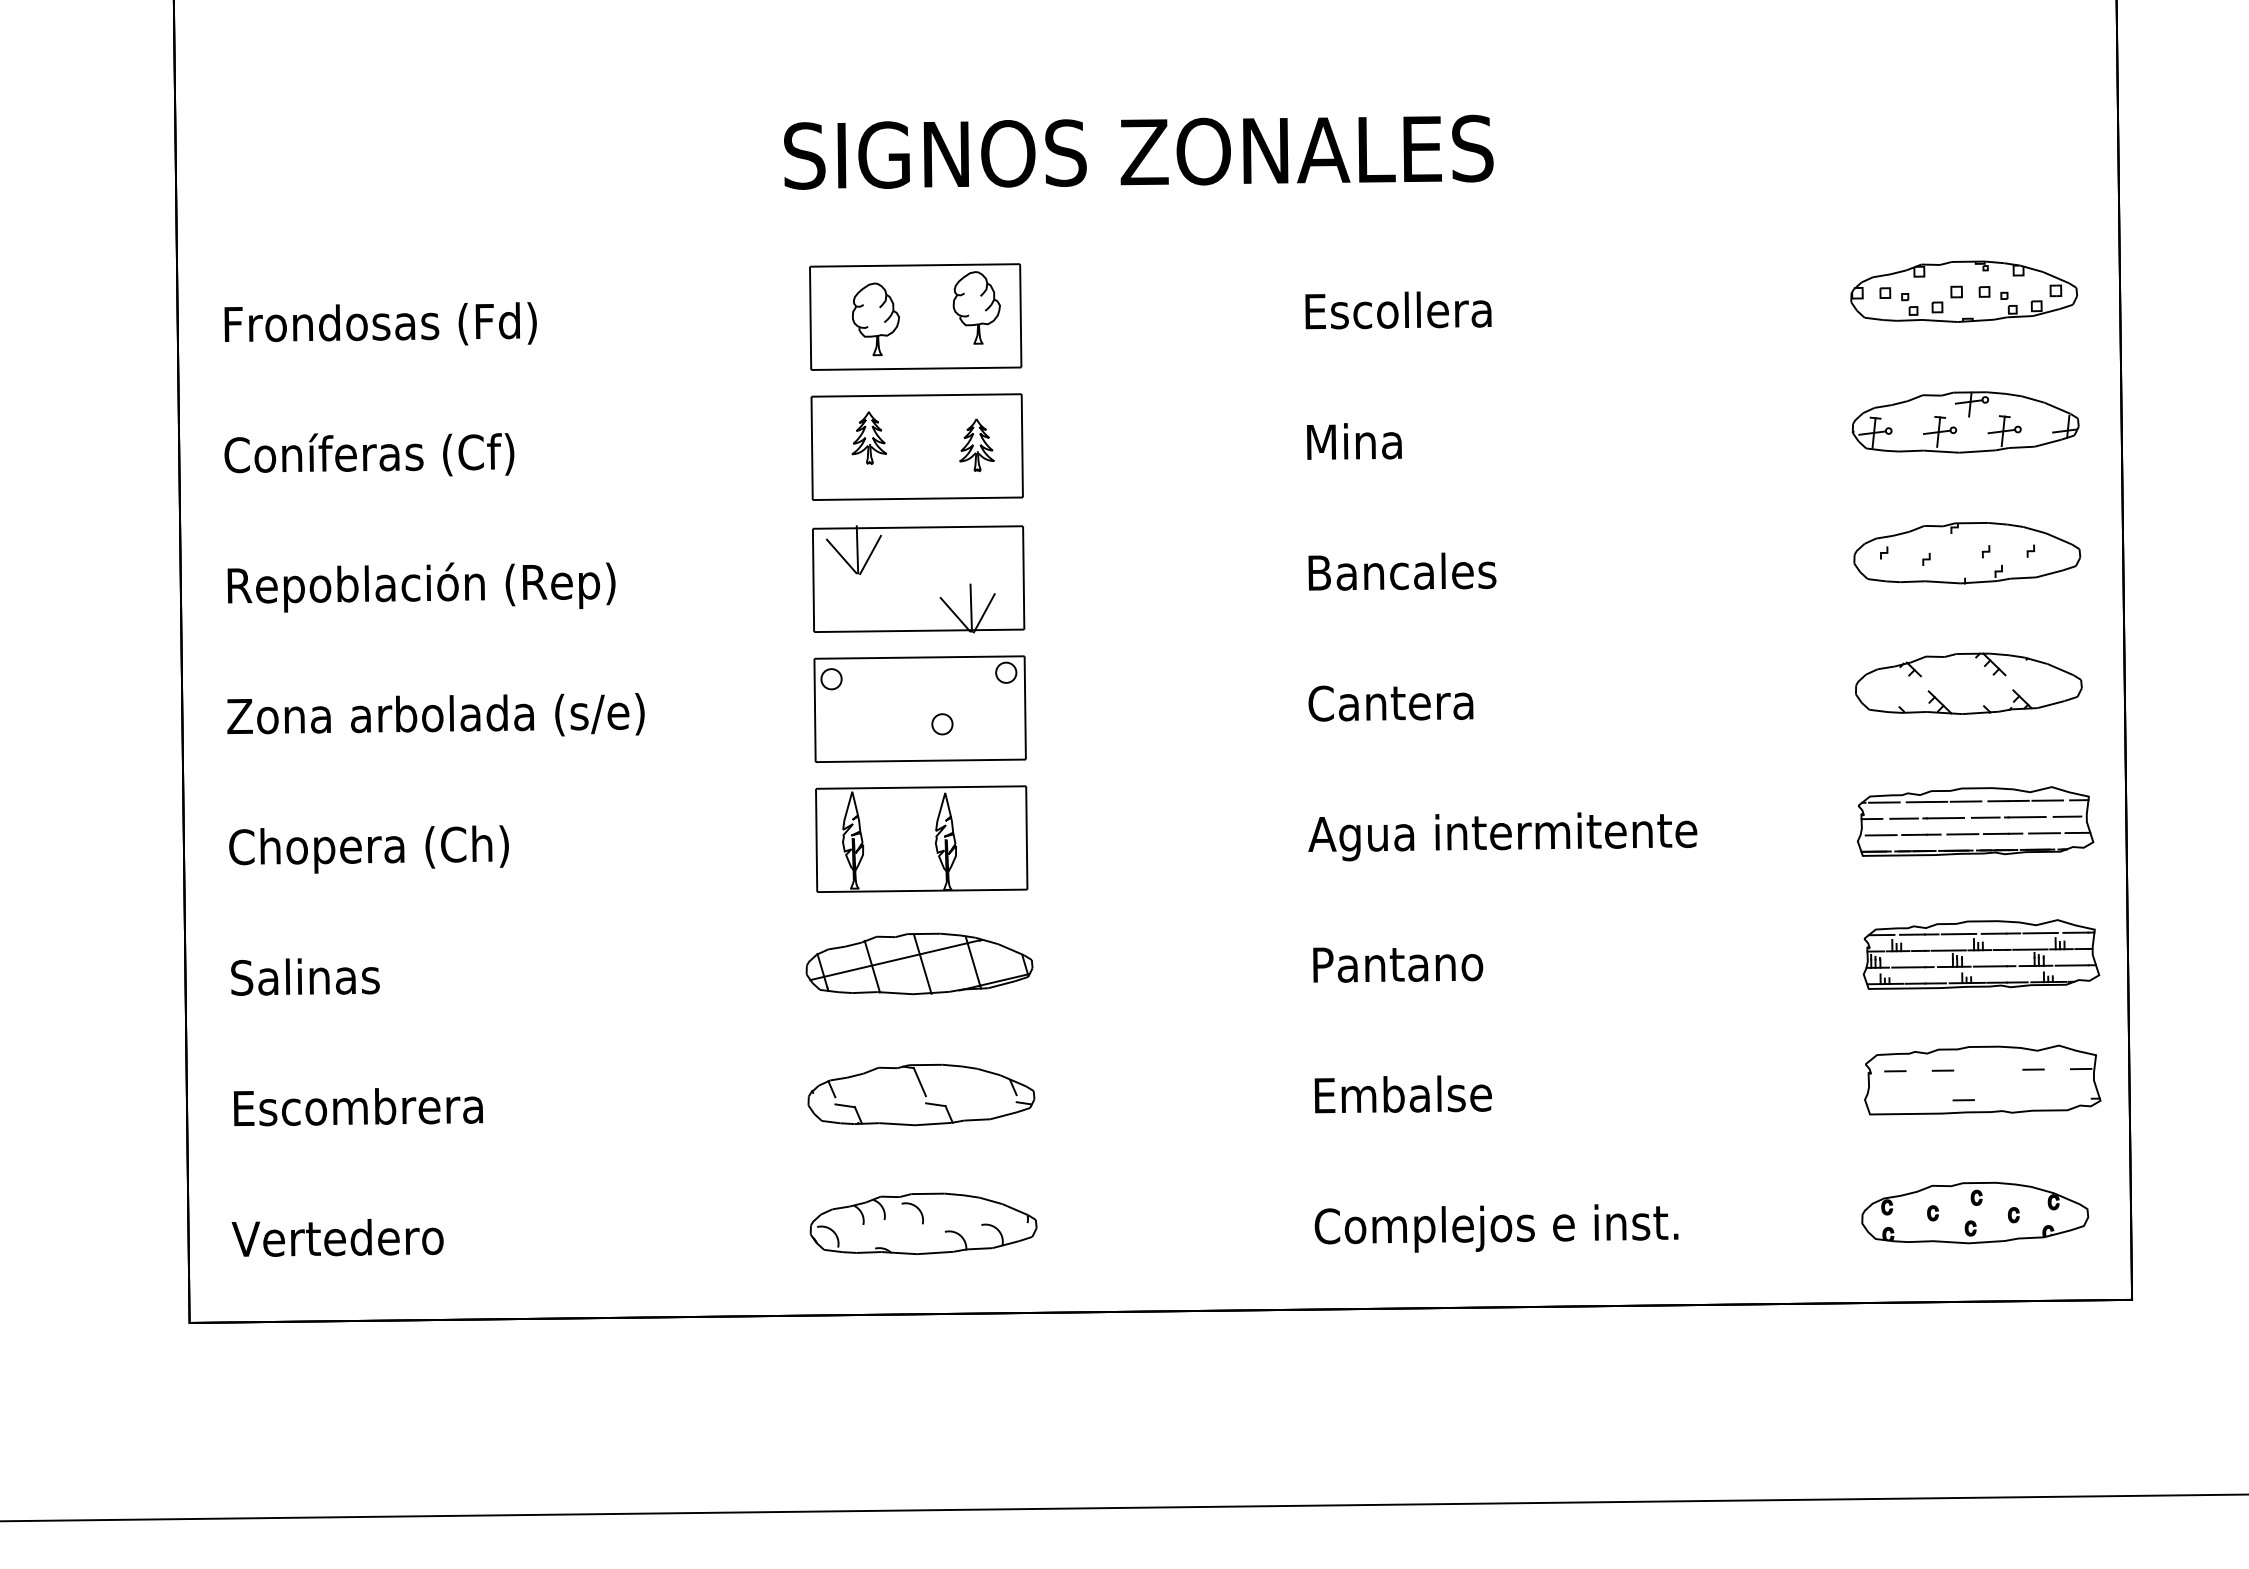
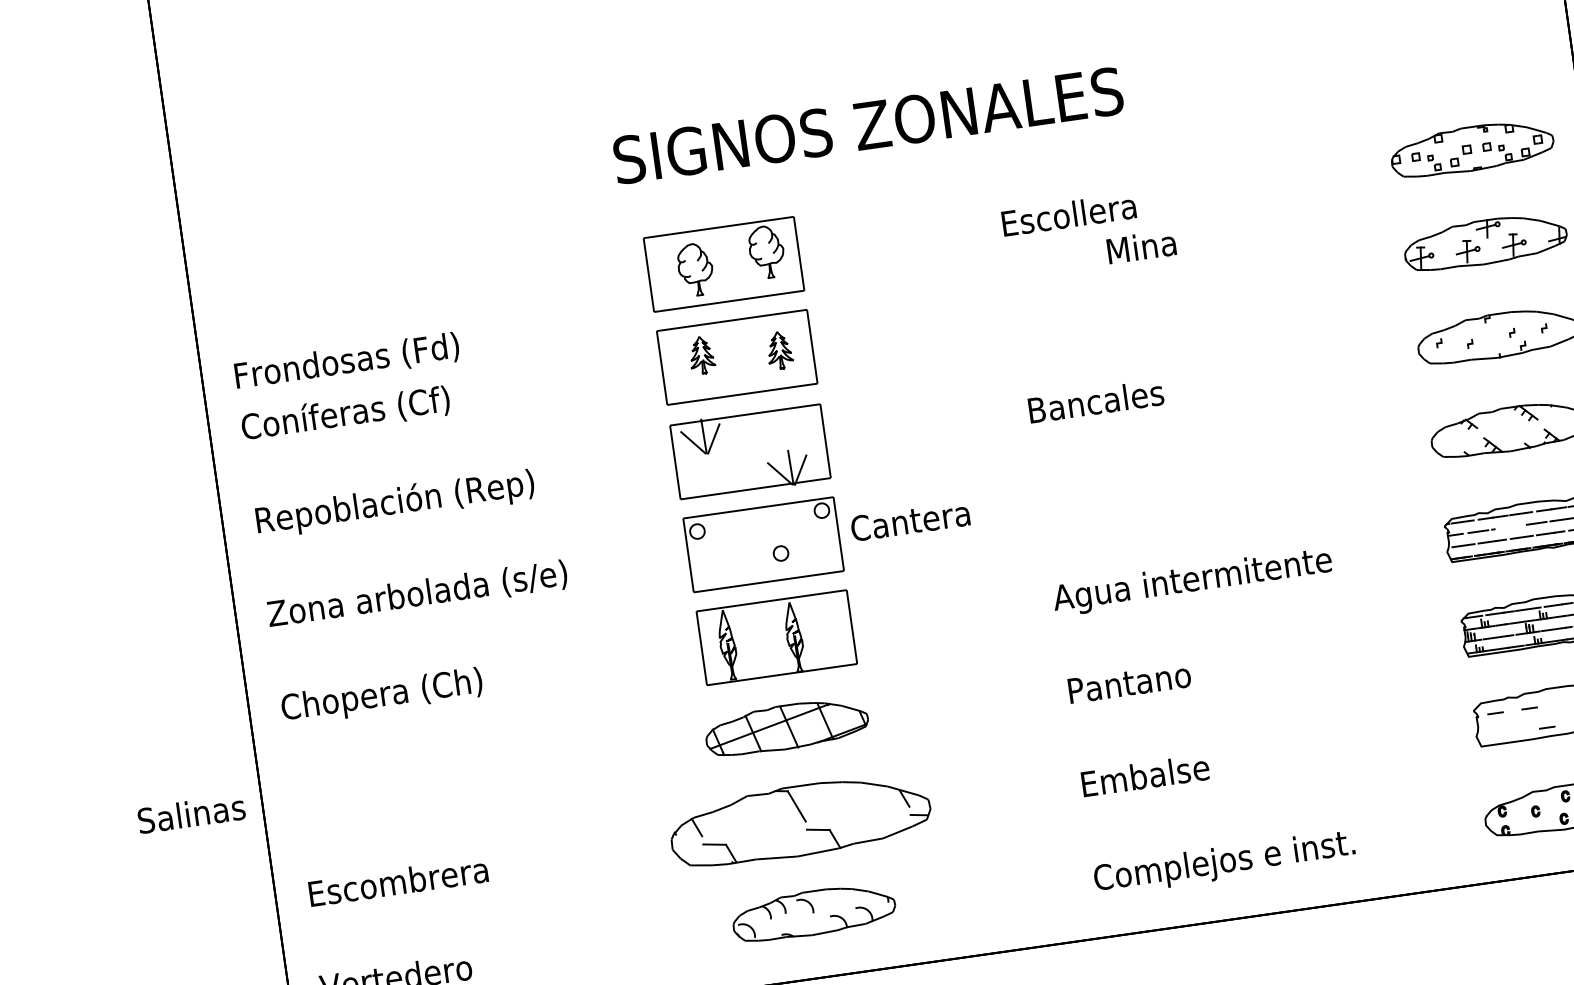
text: (380, 323) -> (346, 361), moved
text: (1354, 441) -> (1141, 246), moved
text: (1390, 703) -> (910, 521), moved
line: (1945, 817) -> (1507, 526), removed
text: (305, 976) -> (191, 813), moved
part: (921, 1094) -> (800, 820), size x1.6

